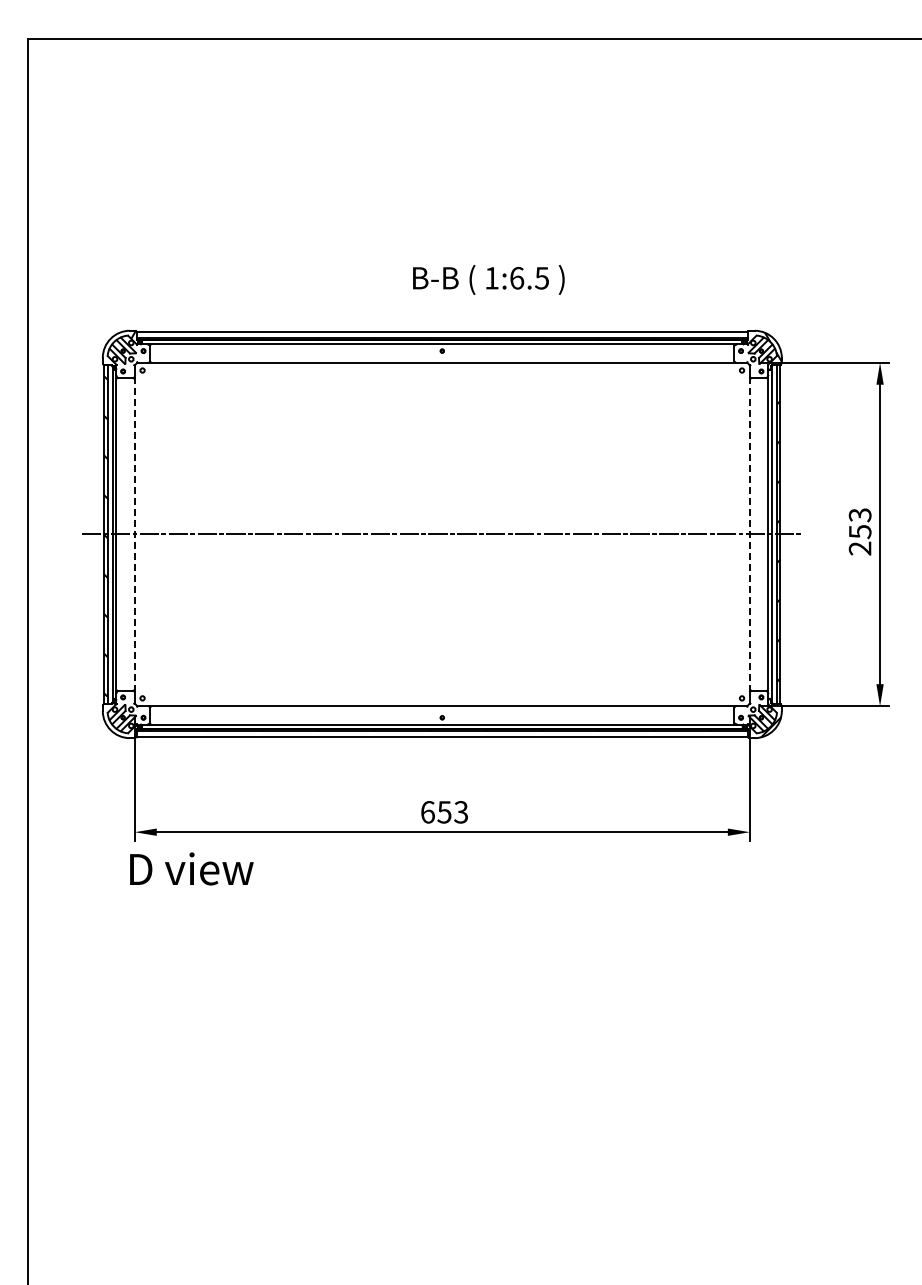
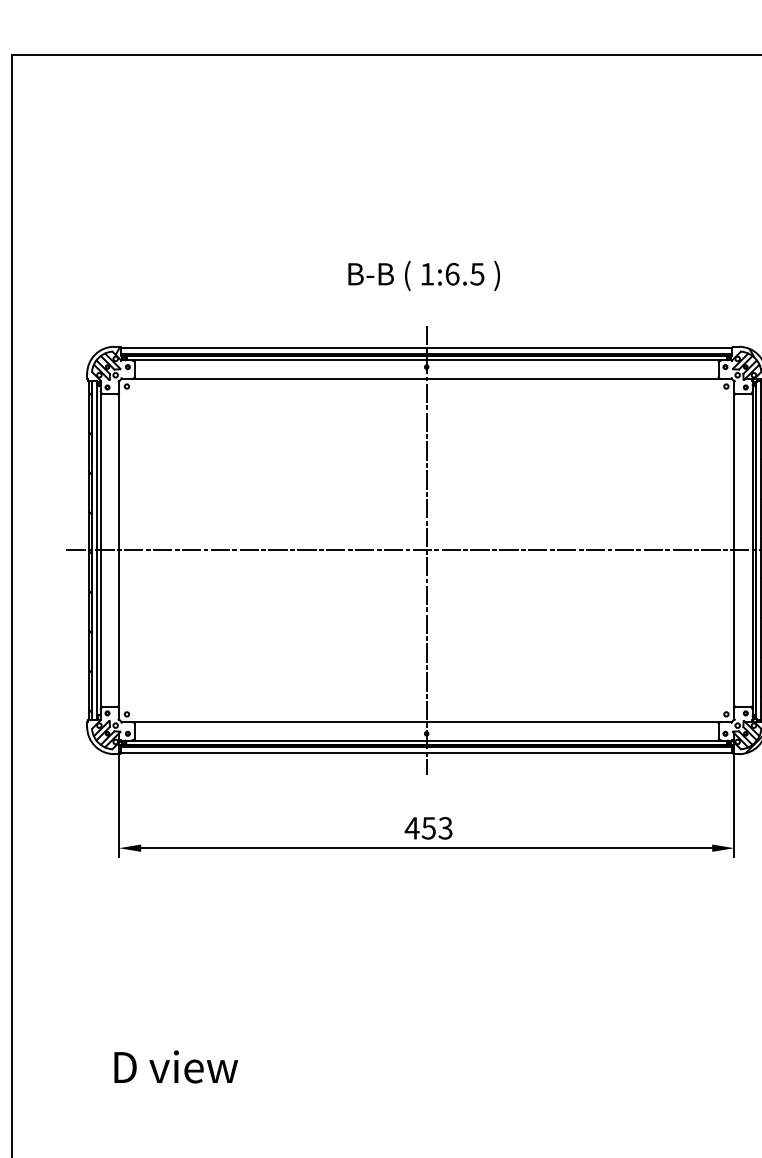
text: (488, 279) -> (423, 275), moved
line: (134, 534) -> (118, 550), dashed -> solid
line: (442, 534) -> (426, 550), added
line: (749, 534) -> (733, 550), dashed -> solid
text: (427, 812) -> (411, 828), 653 -> 453
text: (191, 868) -> (175, 1066), moved

